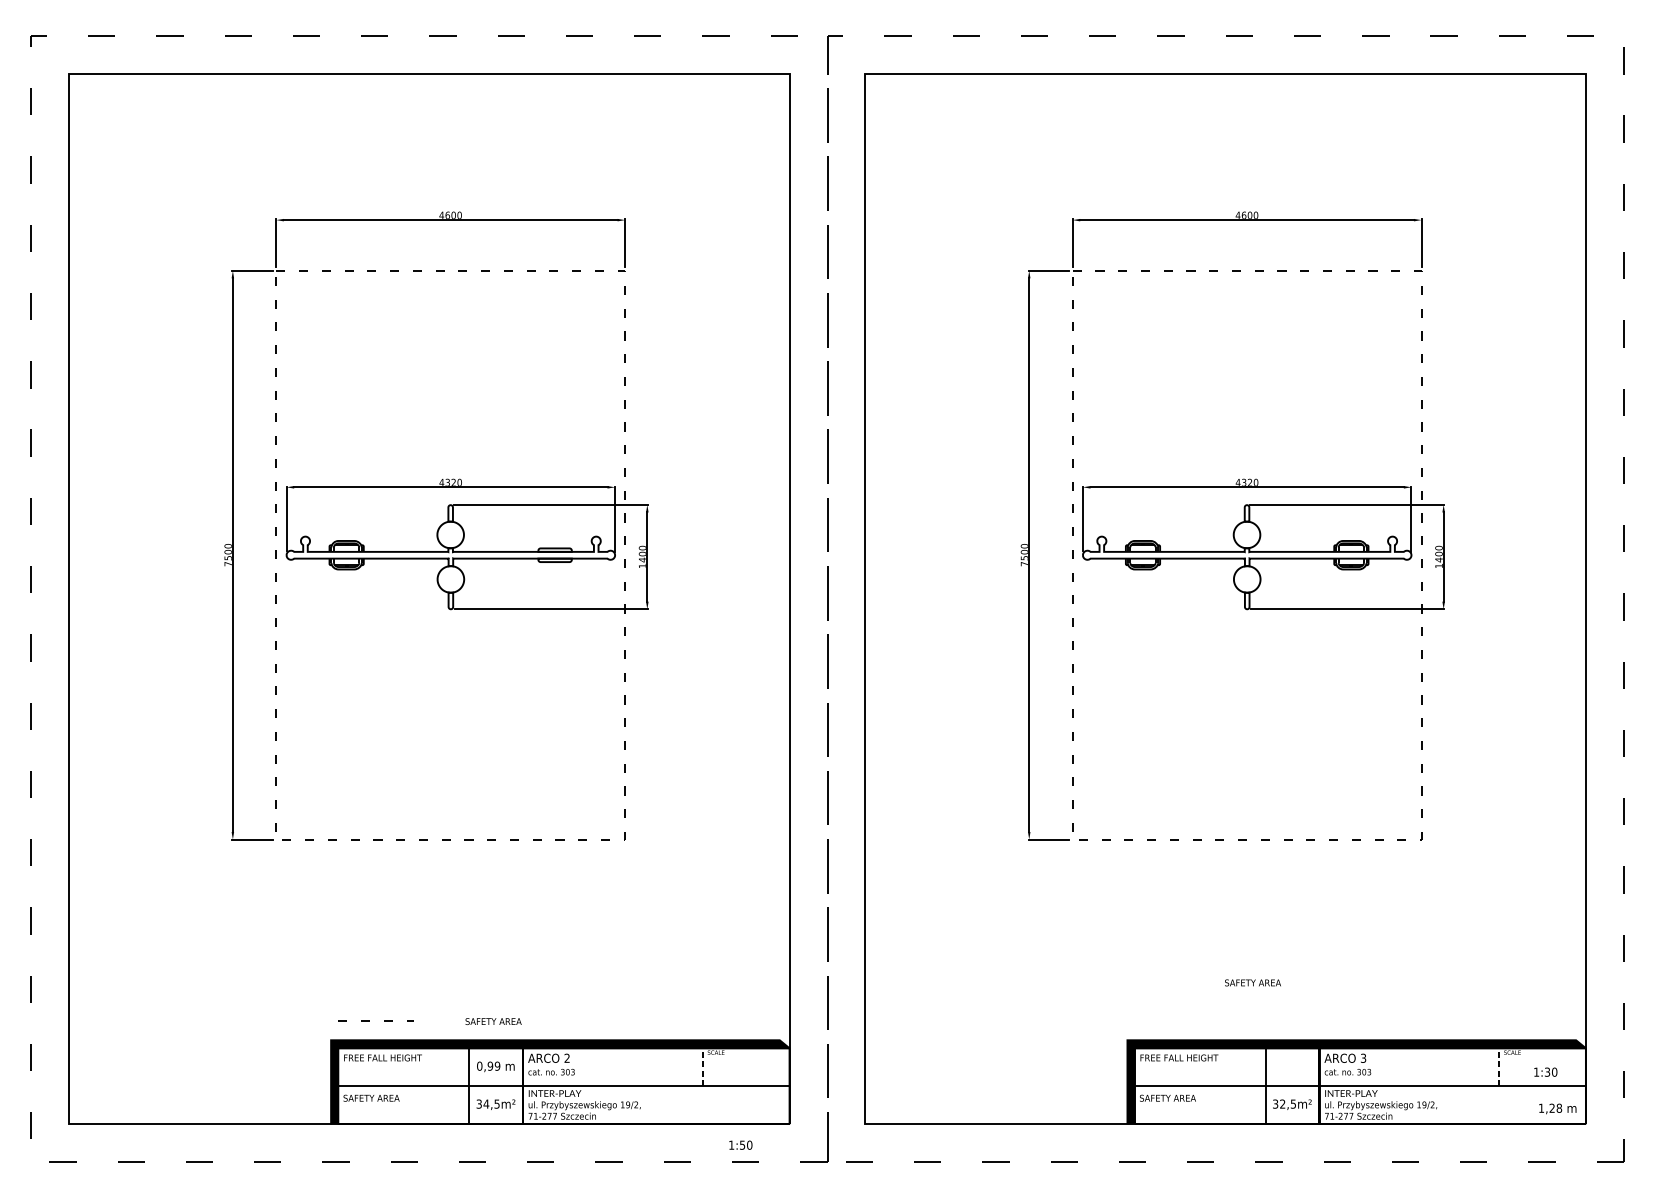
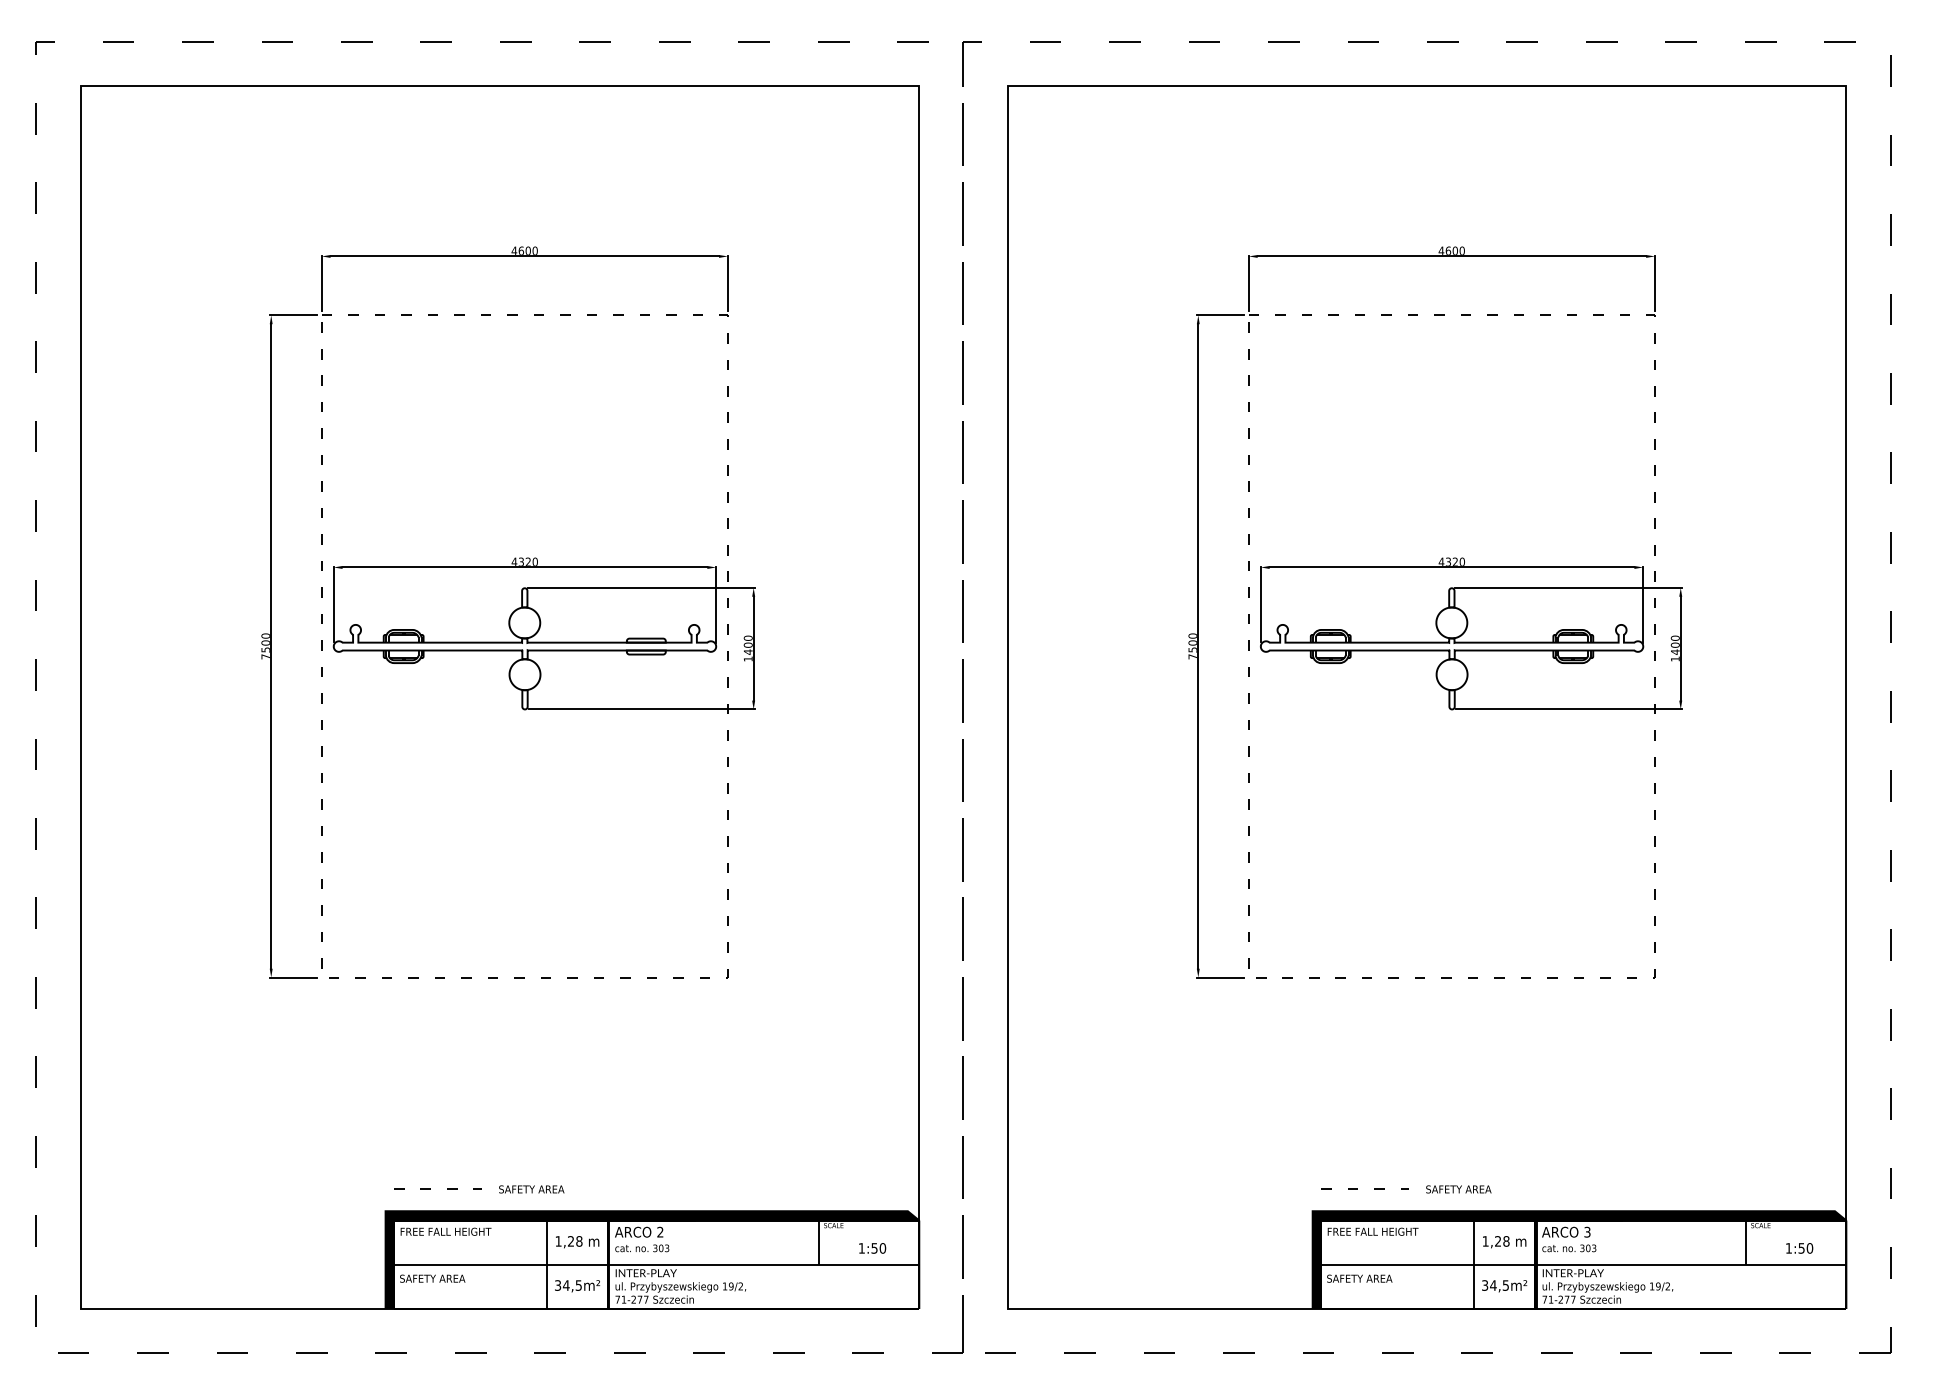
text: (1252, 982) -> (1458, 1189), moved
line: (1165, 1020) -> (1357, 1188), added
text: (493, 1021) -> (531, 1189), moved
text: (488, 1066) -> (568, 1241), 0,99 -> 1,28
line: (702, 1067) -> (818, 1242), dashed -> solid
line: (1499, 1067) -> (1745, 1242), dashed -> solid
text: (1547, 1071) -> (1801, 1247), 1:30 -> 1:50
text: (1282, 1104) -> (1493, 1285), 32,5m² -> 34,5m²
text: (1557, 1109) -> (1504, 1242), moved
text: (740, 1145) -> (872, 1248), moved

